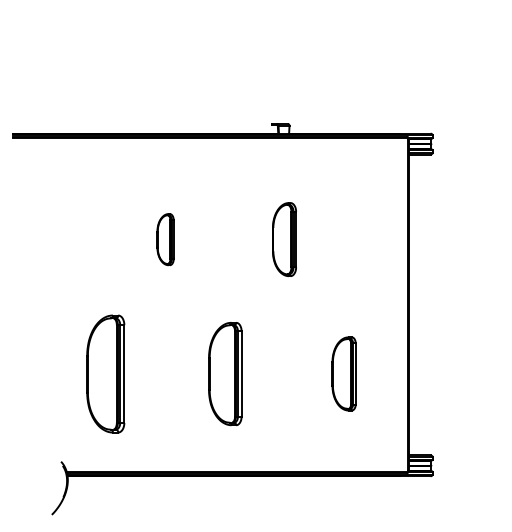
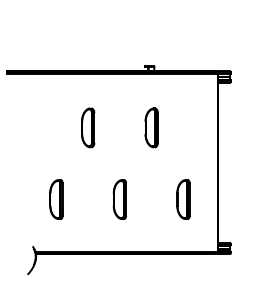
part: (166, 238) -> (88, 127), size x1.43
part: (106, 373) -> (56, 199), size x0.62
part: (224, 373) -> (119, 199), size x0.71

